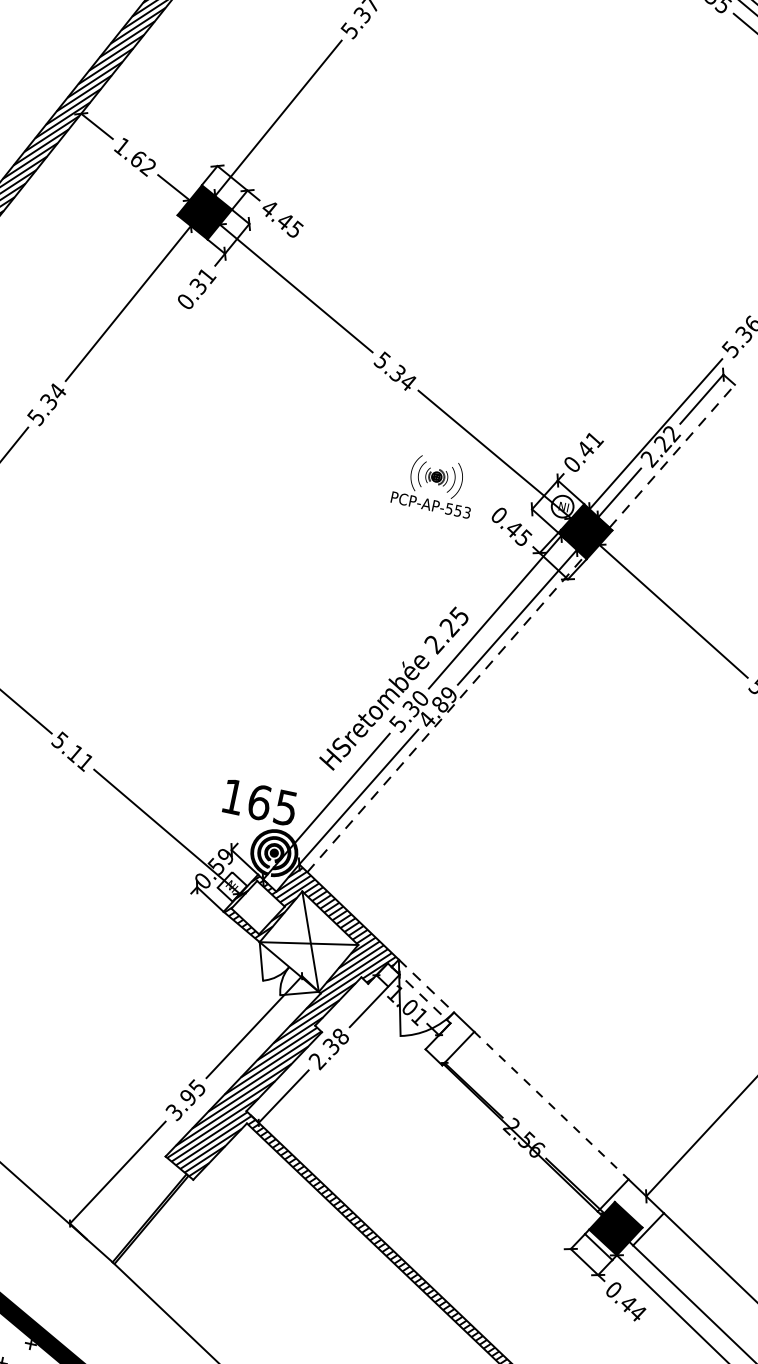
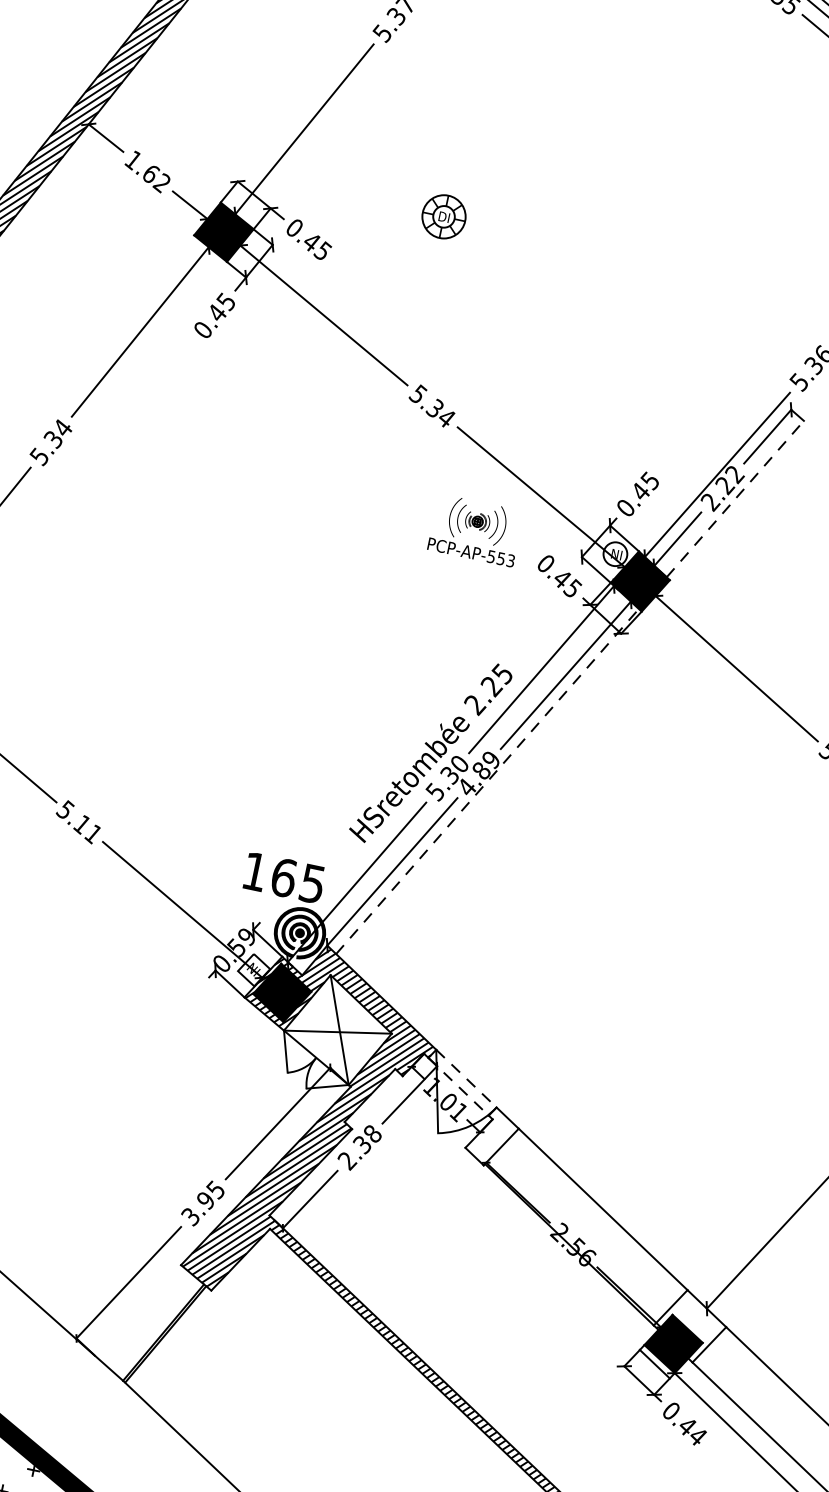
part: (405, 197) -> (443, 216), added
text: (269, 208) -> (294, 228), 4.45 -> 0.45
text: (202, 281) -> (221, 307), 0.31 -> 0.45
text: (594, 439) -> (650, 480), 0.41 -> 0.45
fill: (258, 907) -> (282, 992), added
line: (551, 1105) -> (603, 1209), dashed -> solid

